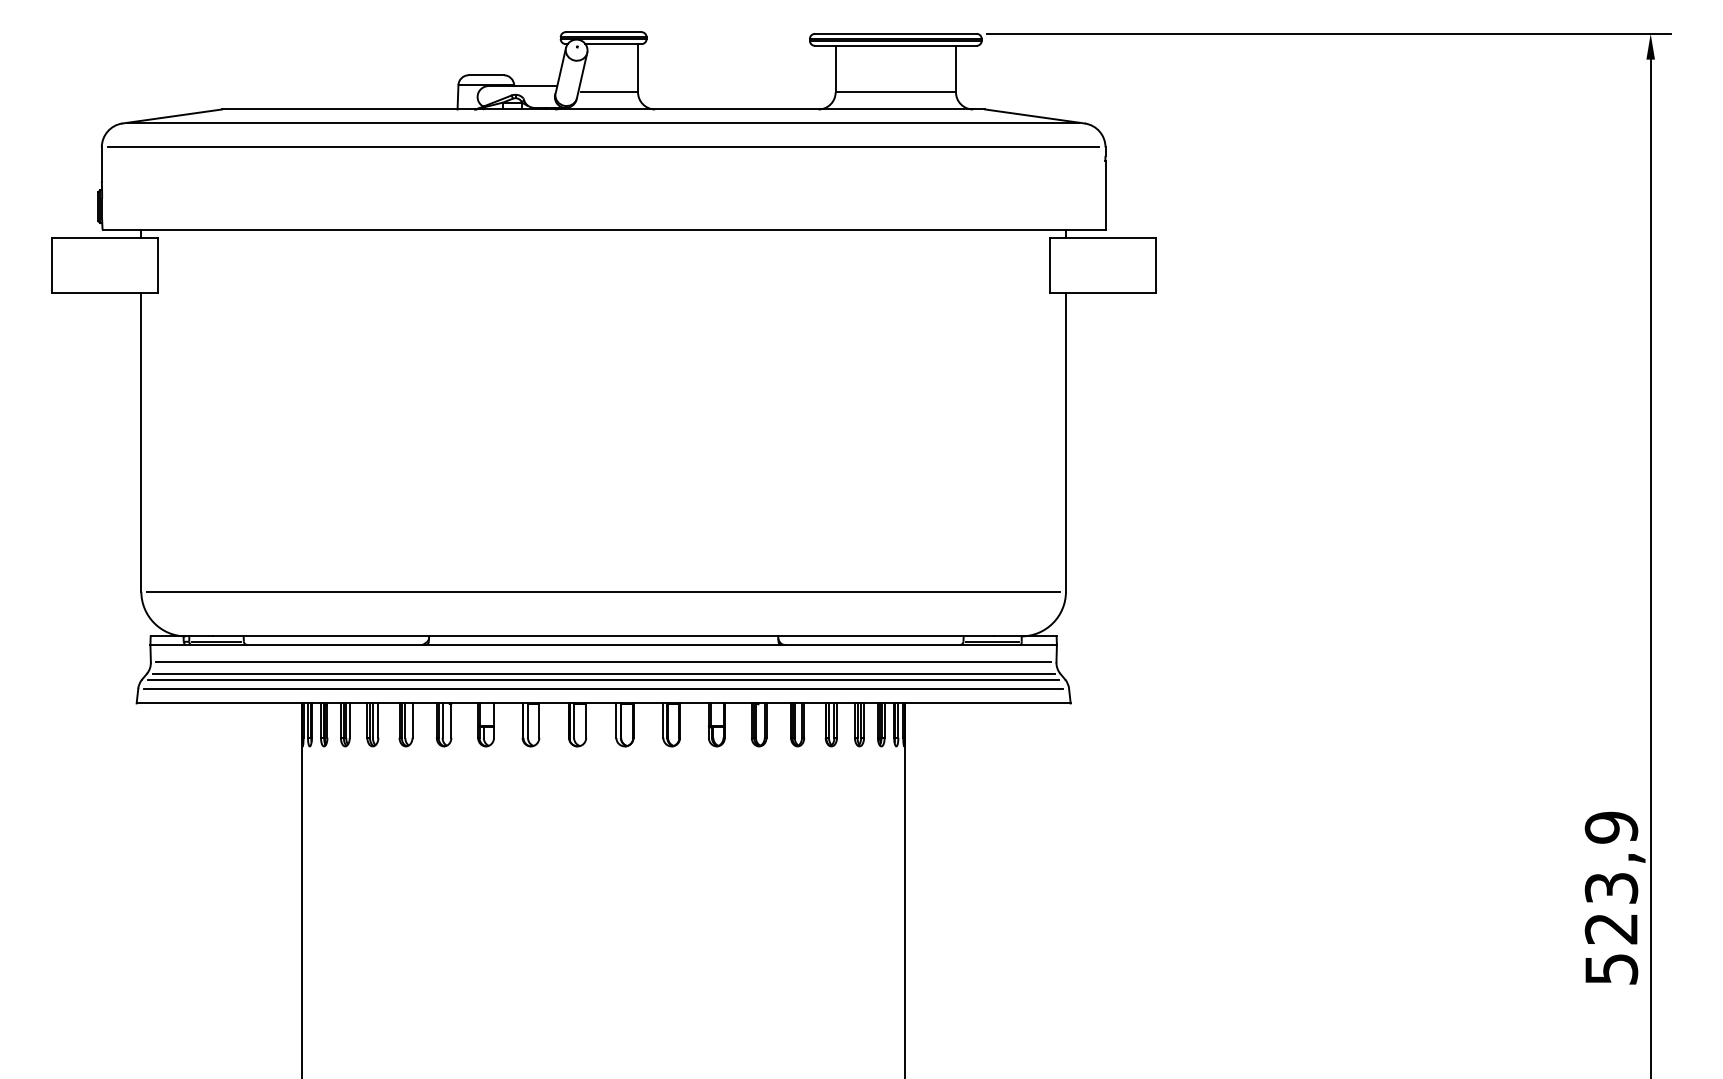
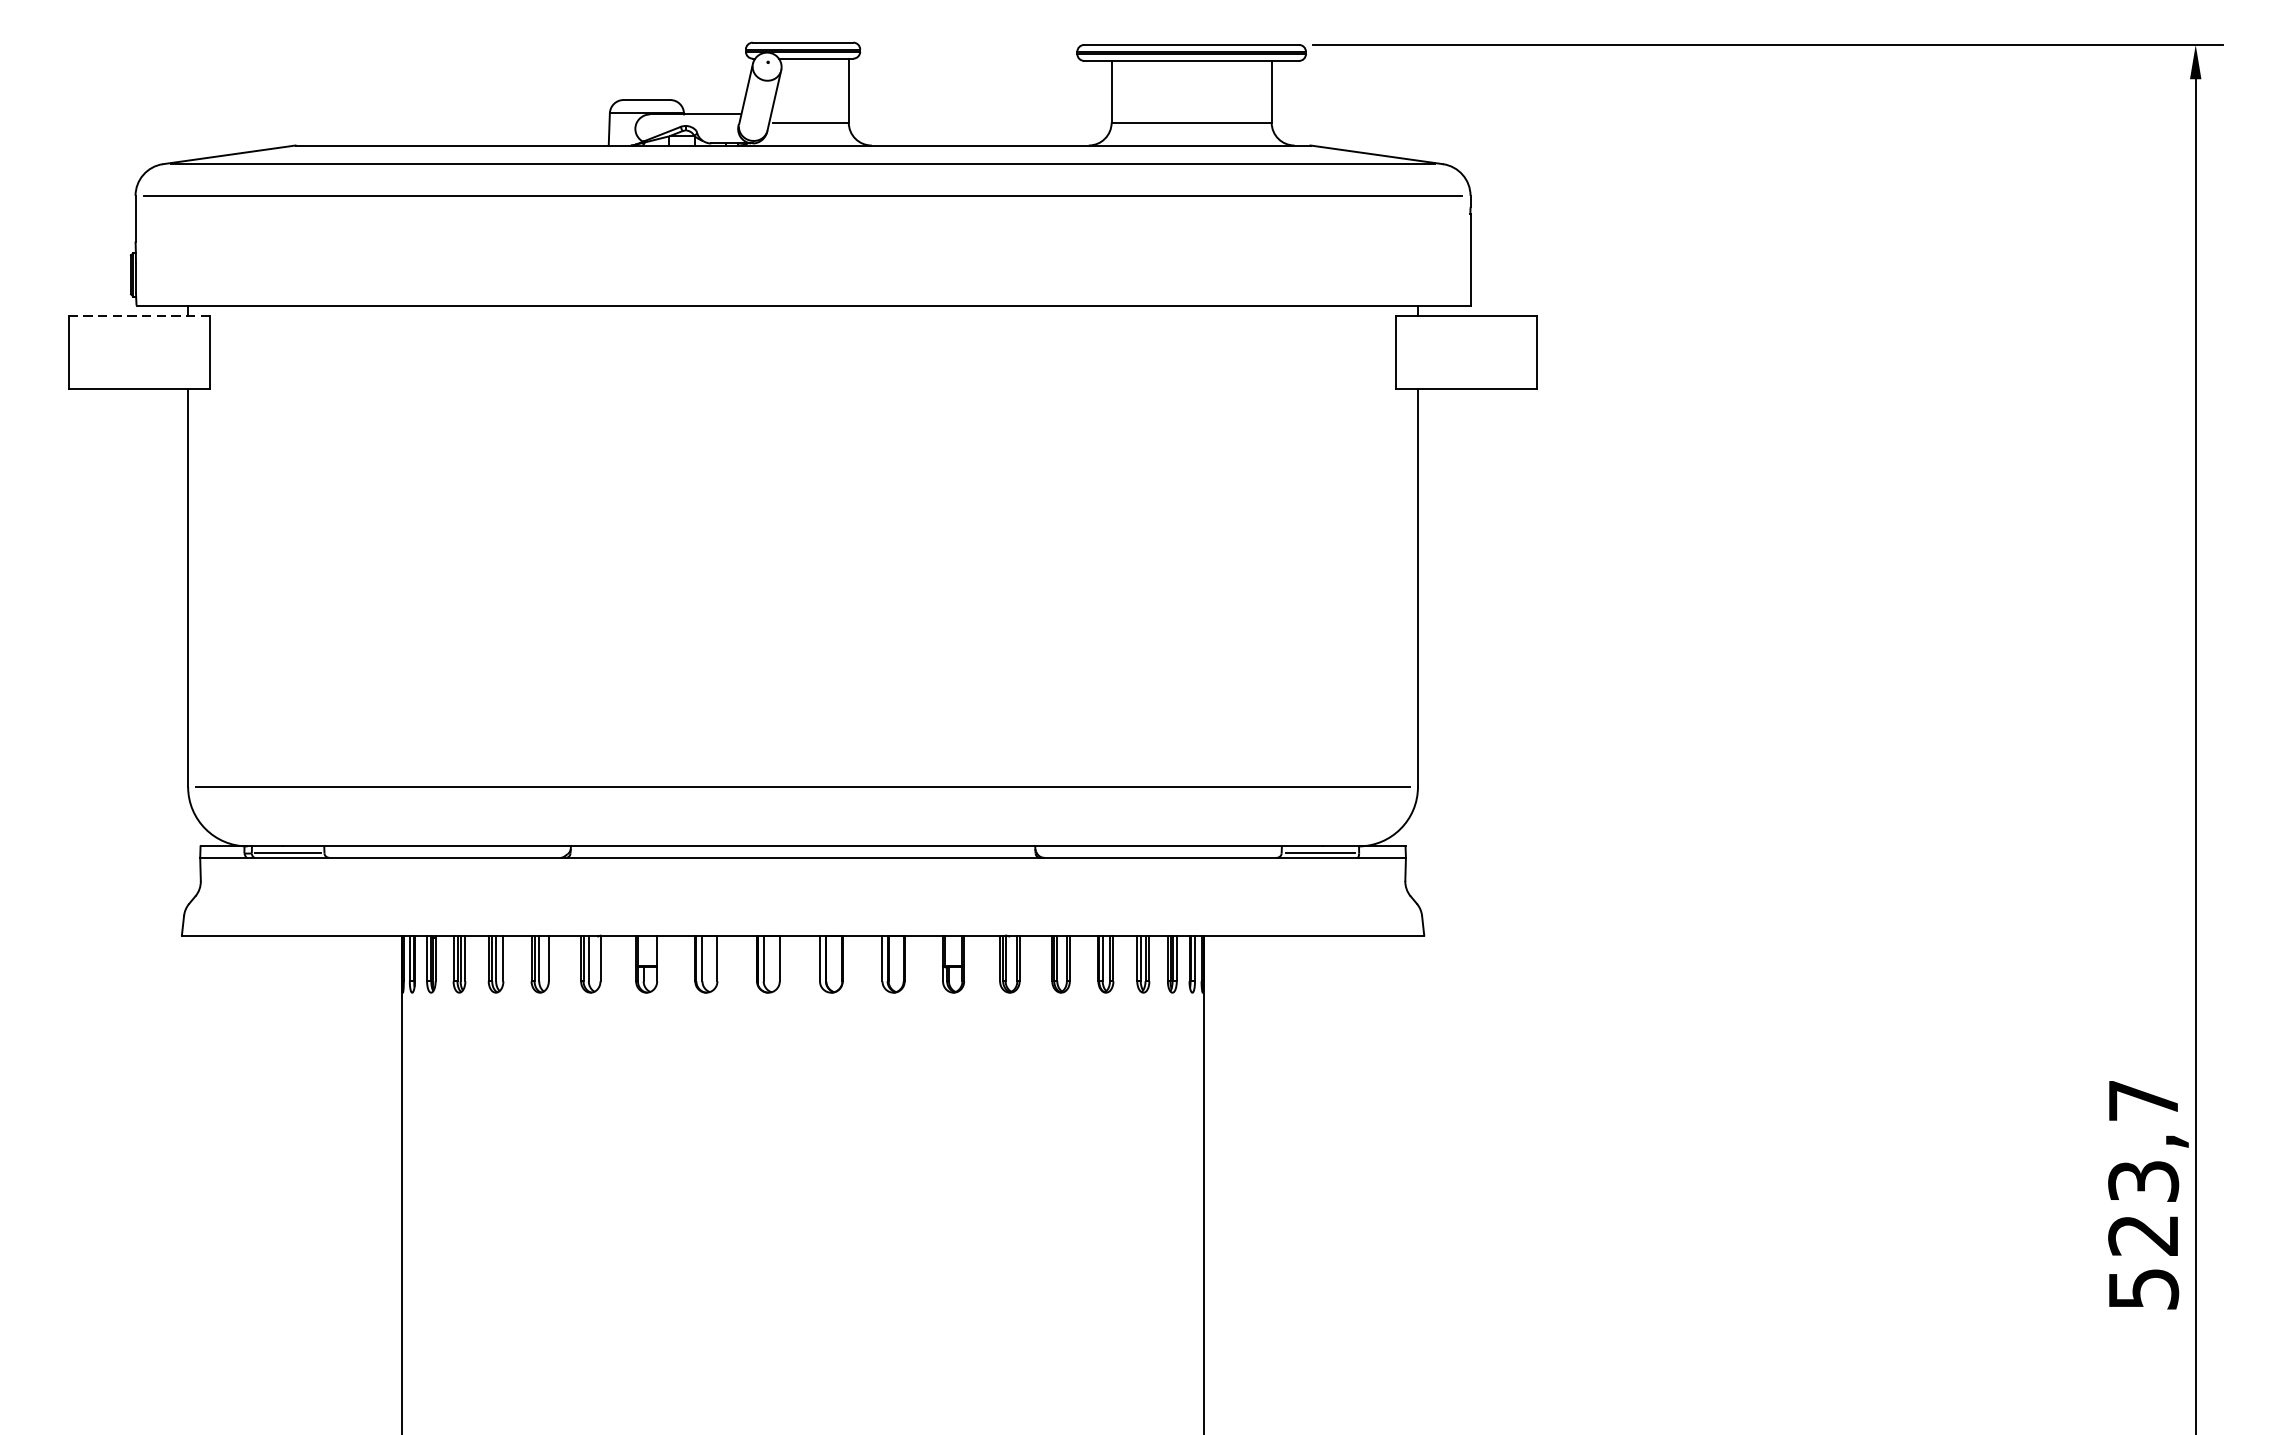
line: (104, 237) -> (139, 315), solid -> dashed
line: (603, 662) -> (802, 881), removed
line: (603, 673) -> (802, 895), removed
line: (603, 679) -> (802, 903), removed
line: (603, 688) -> (802, 915), removed
text: (1611, 827) -> (2143, 1100), 523,9 -> 523,7

